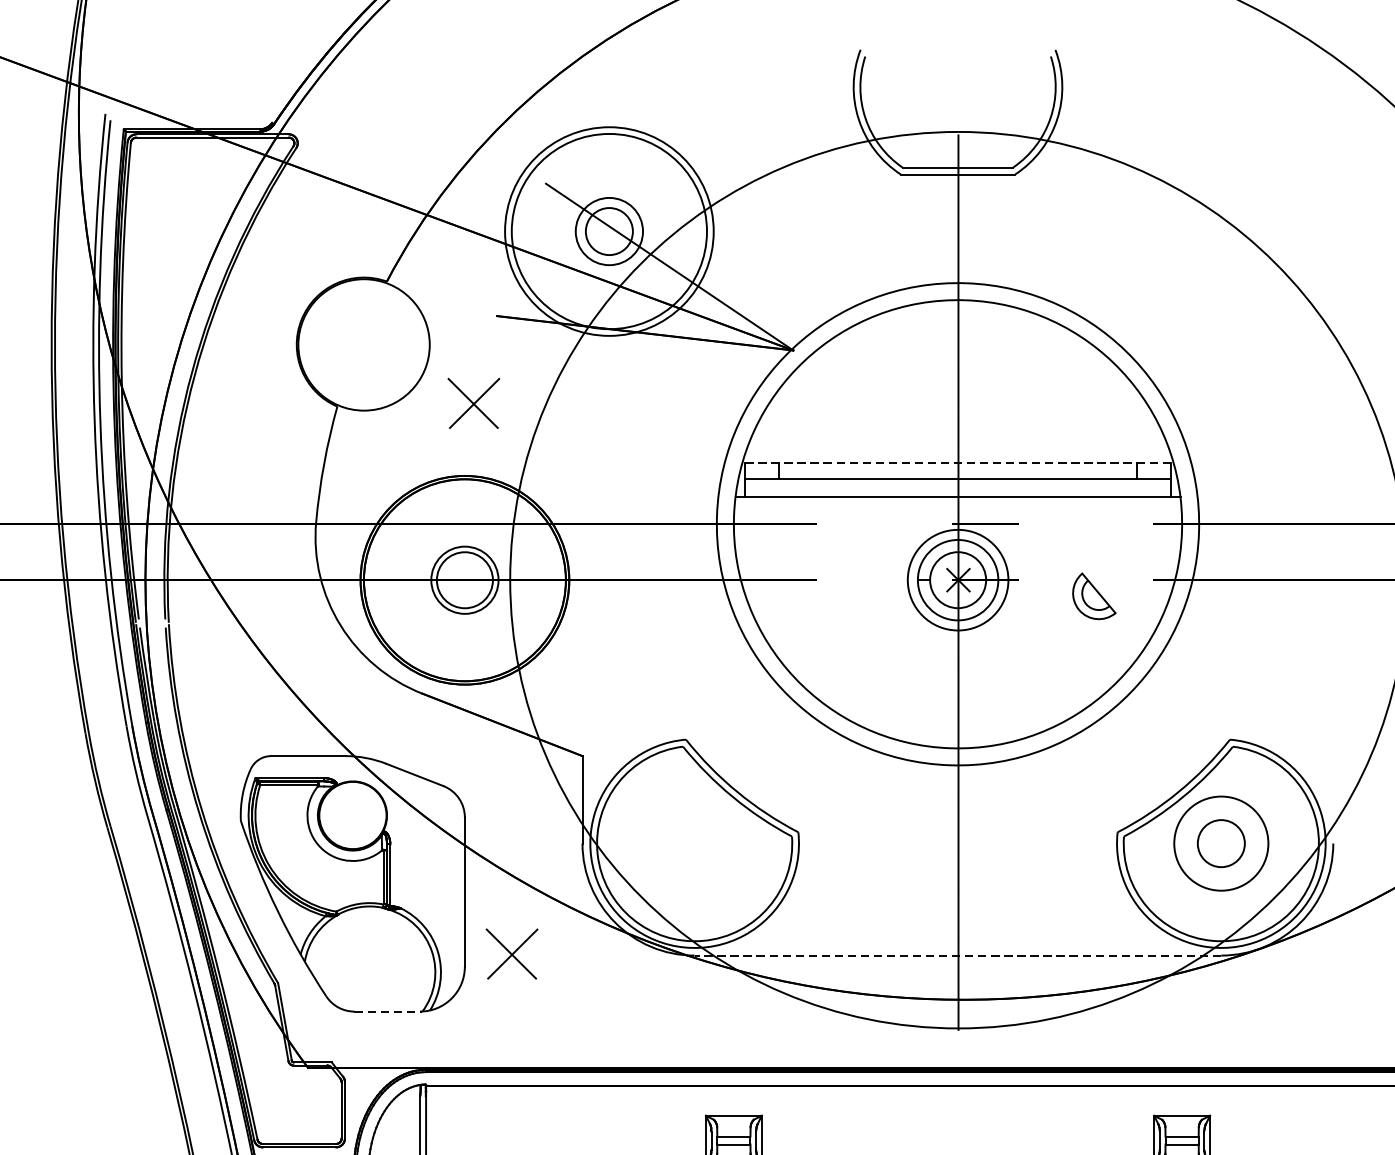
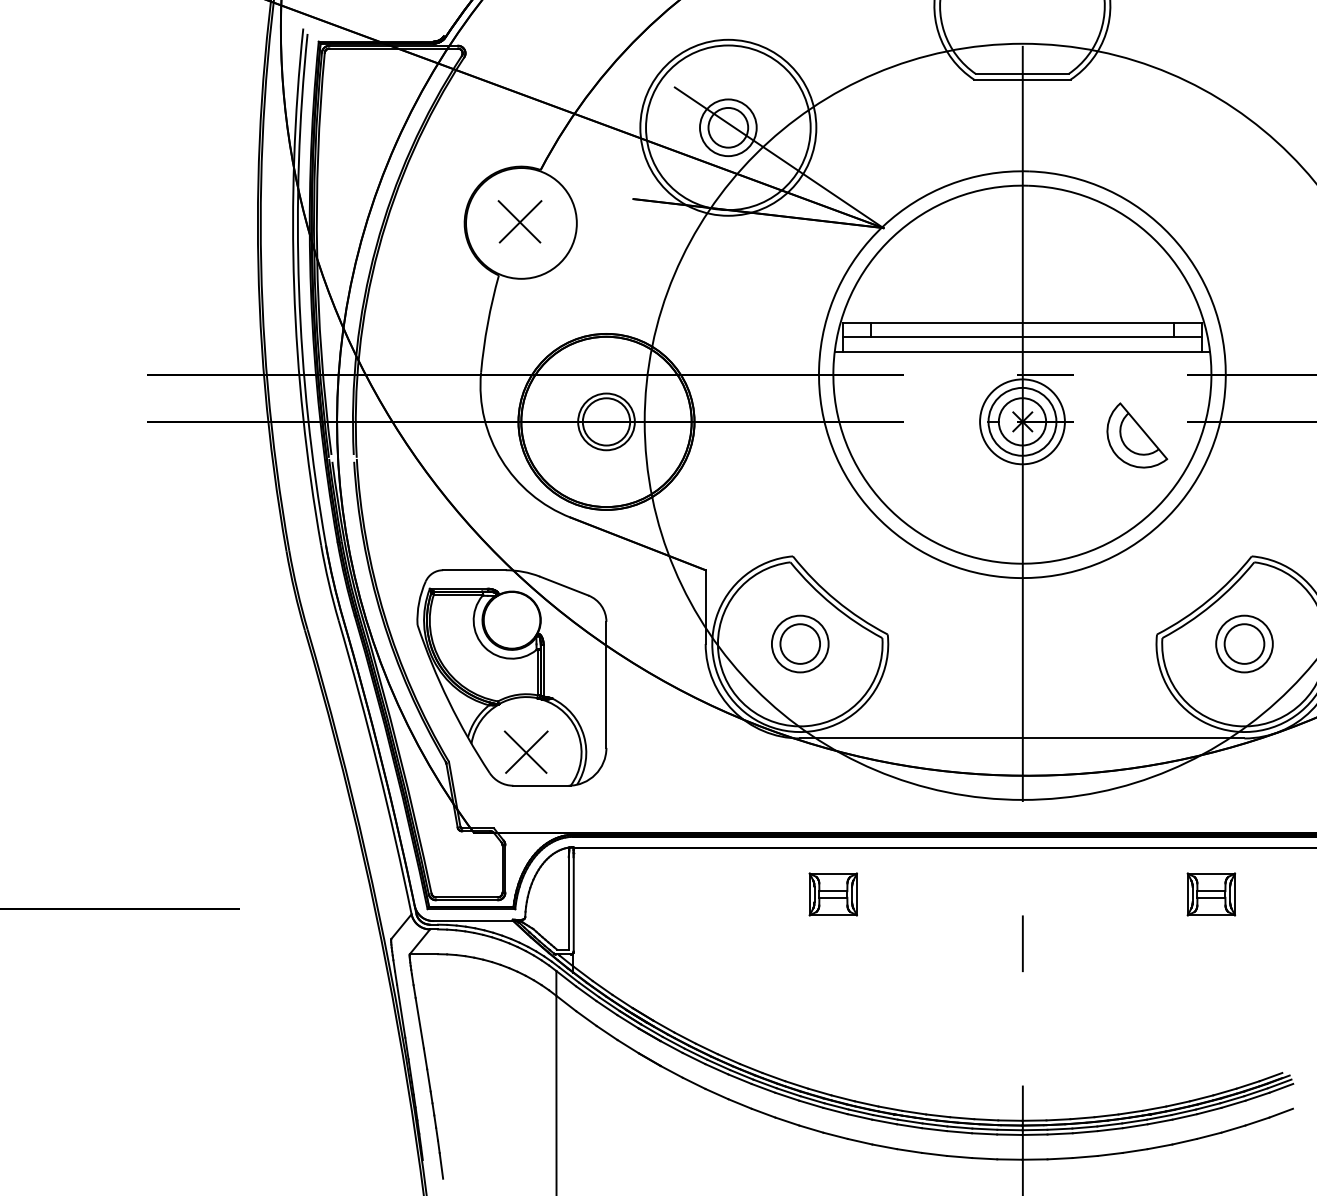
part: (473, 403) -> (519, 221), moved
line: (958, 462) -> (1022, 322), dashed -> solid
part: (1094, 596) -> (1137, 435), size x1.67
part: (694, 842) -> (800, 643), added
circle: (1221, 842) -> (1244, 643), size x0.71
part: (511, 953) -> (525, 751), moved
line: (956, 955) -> (1021, 738), dashed -> solid
line: (389, 1011) -> (542, 785), dashed -> solid

